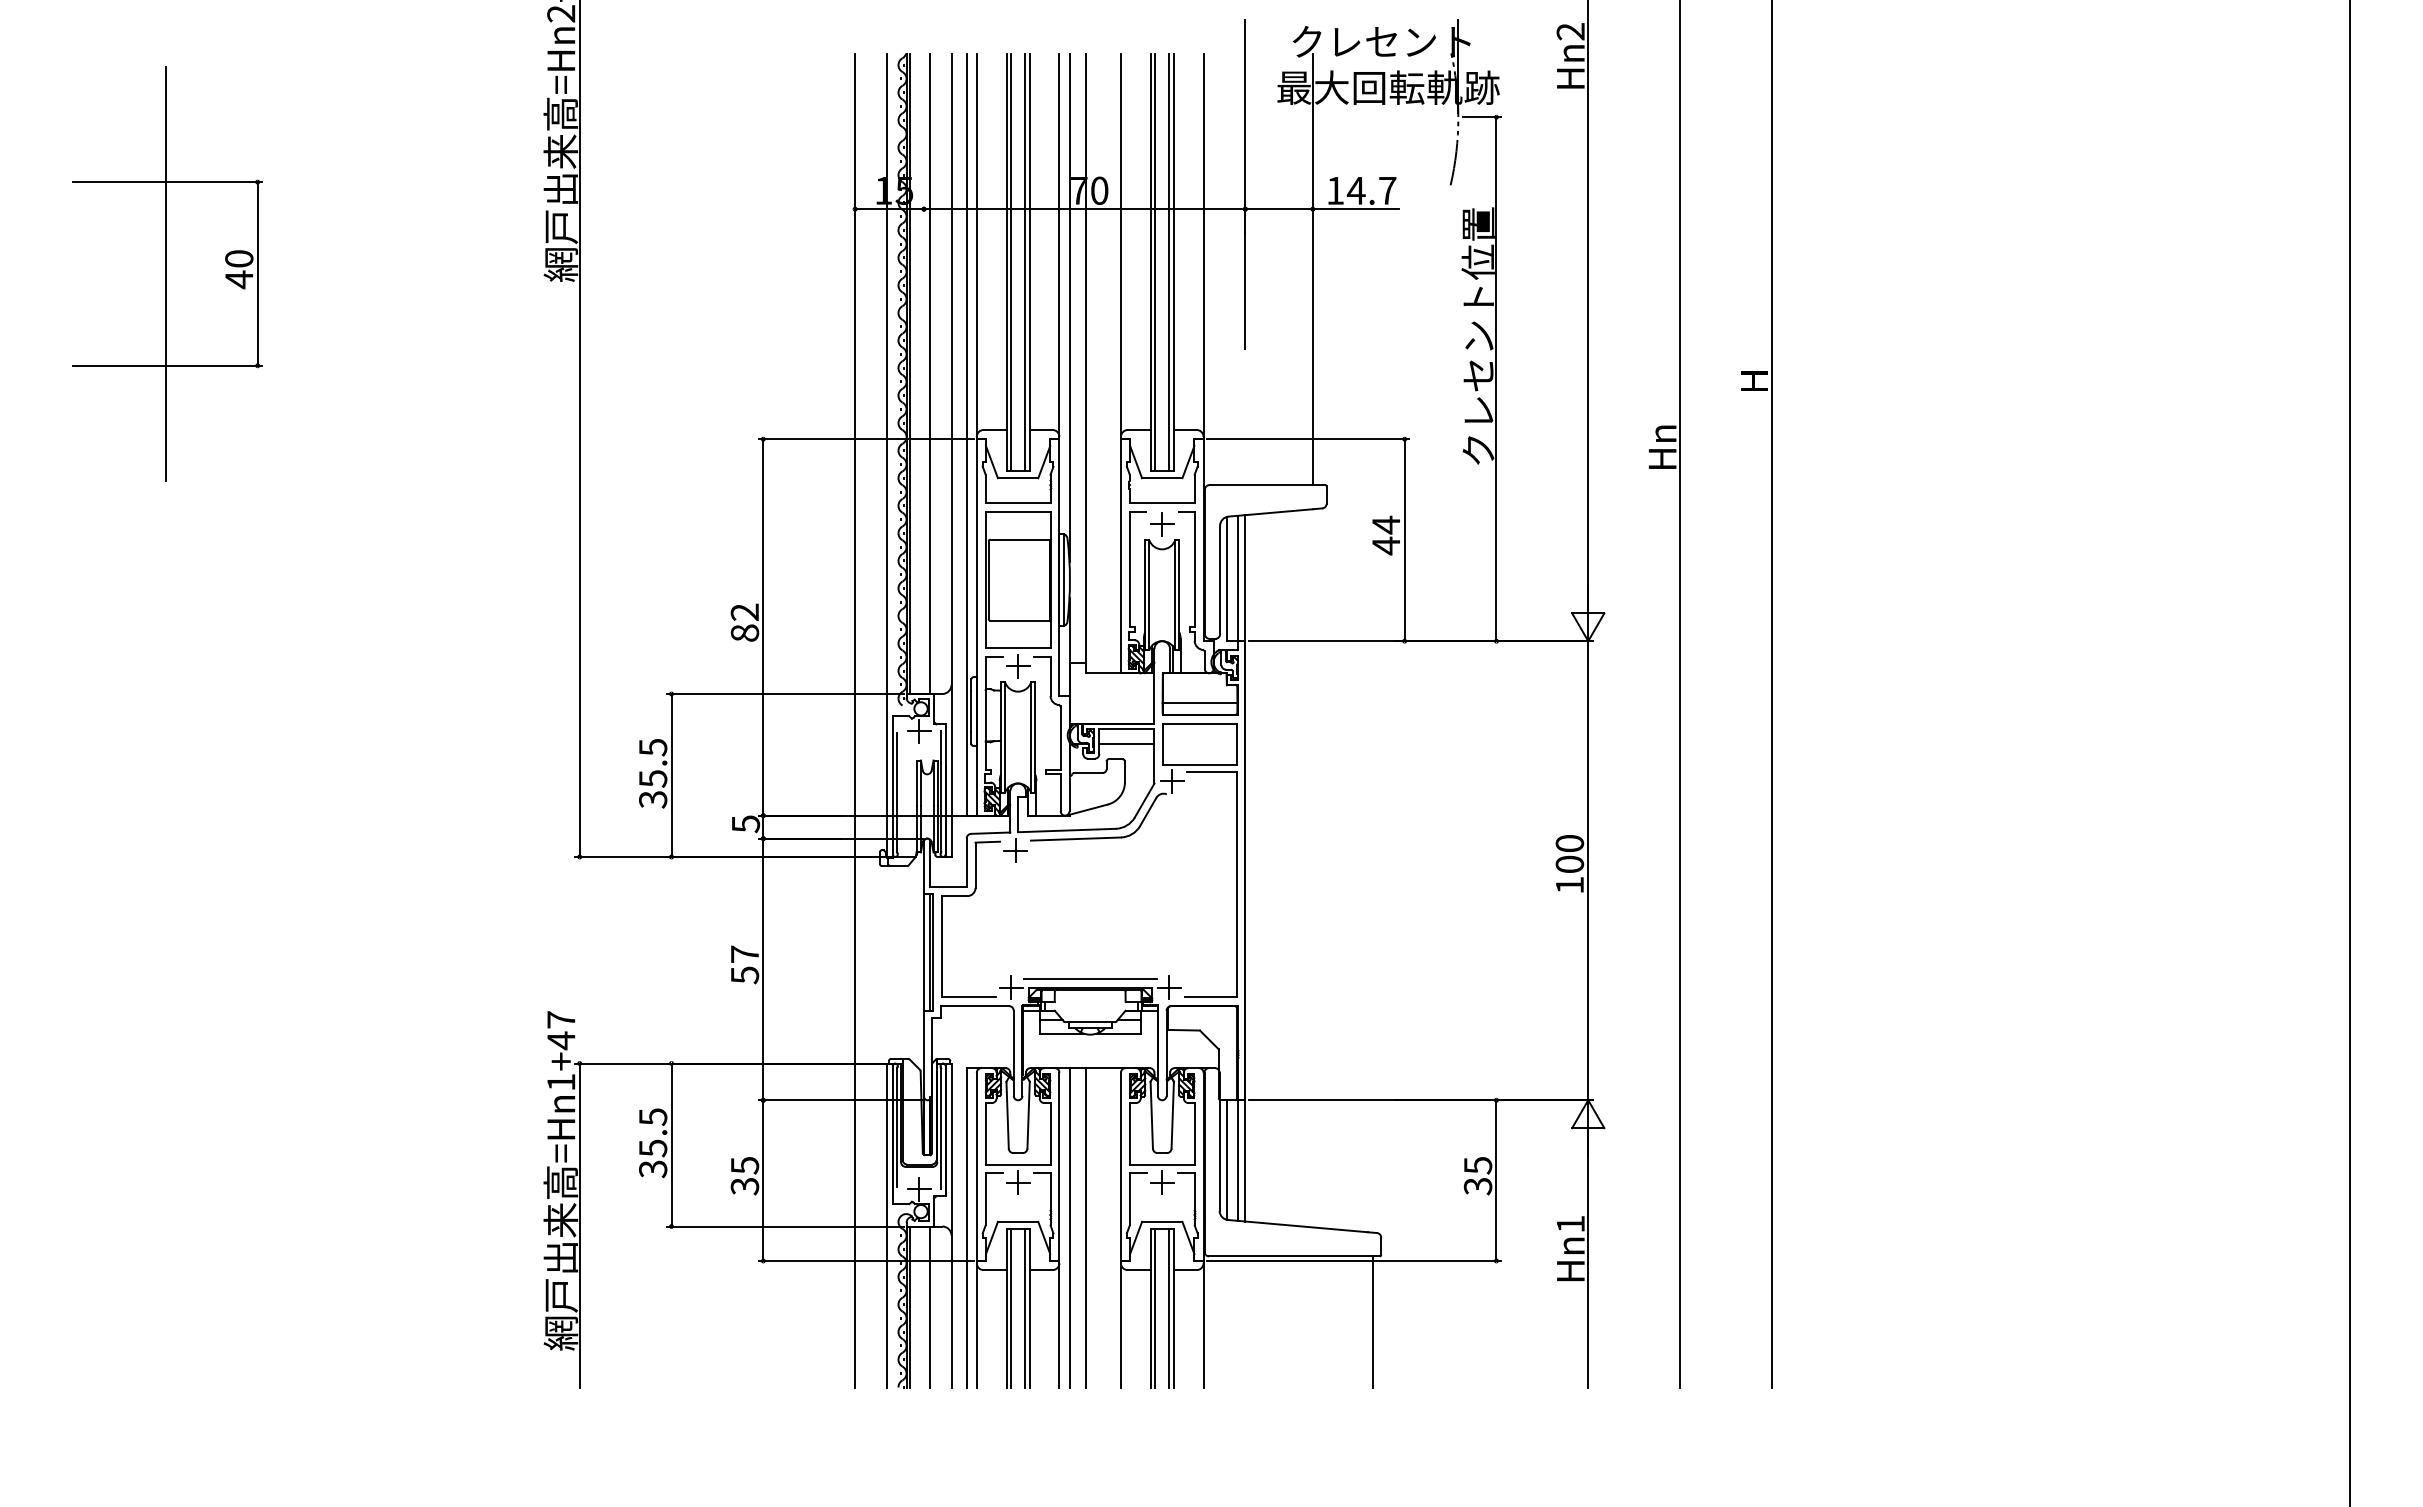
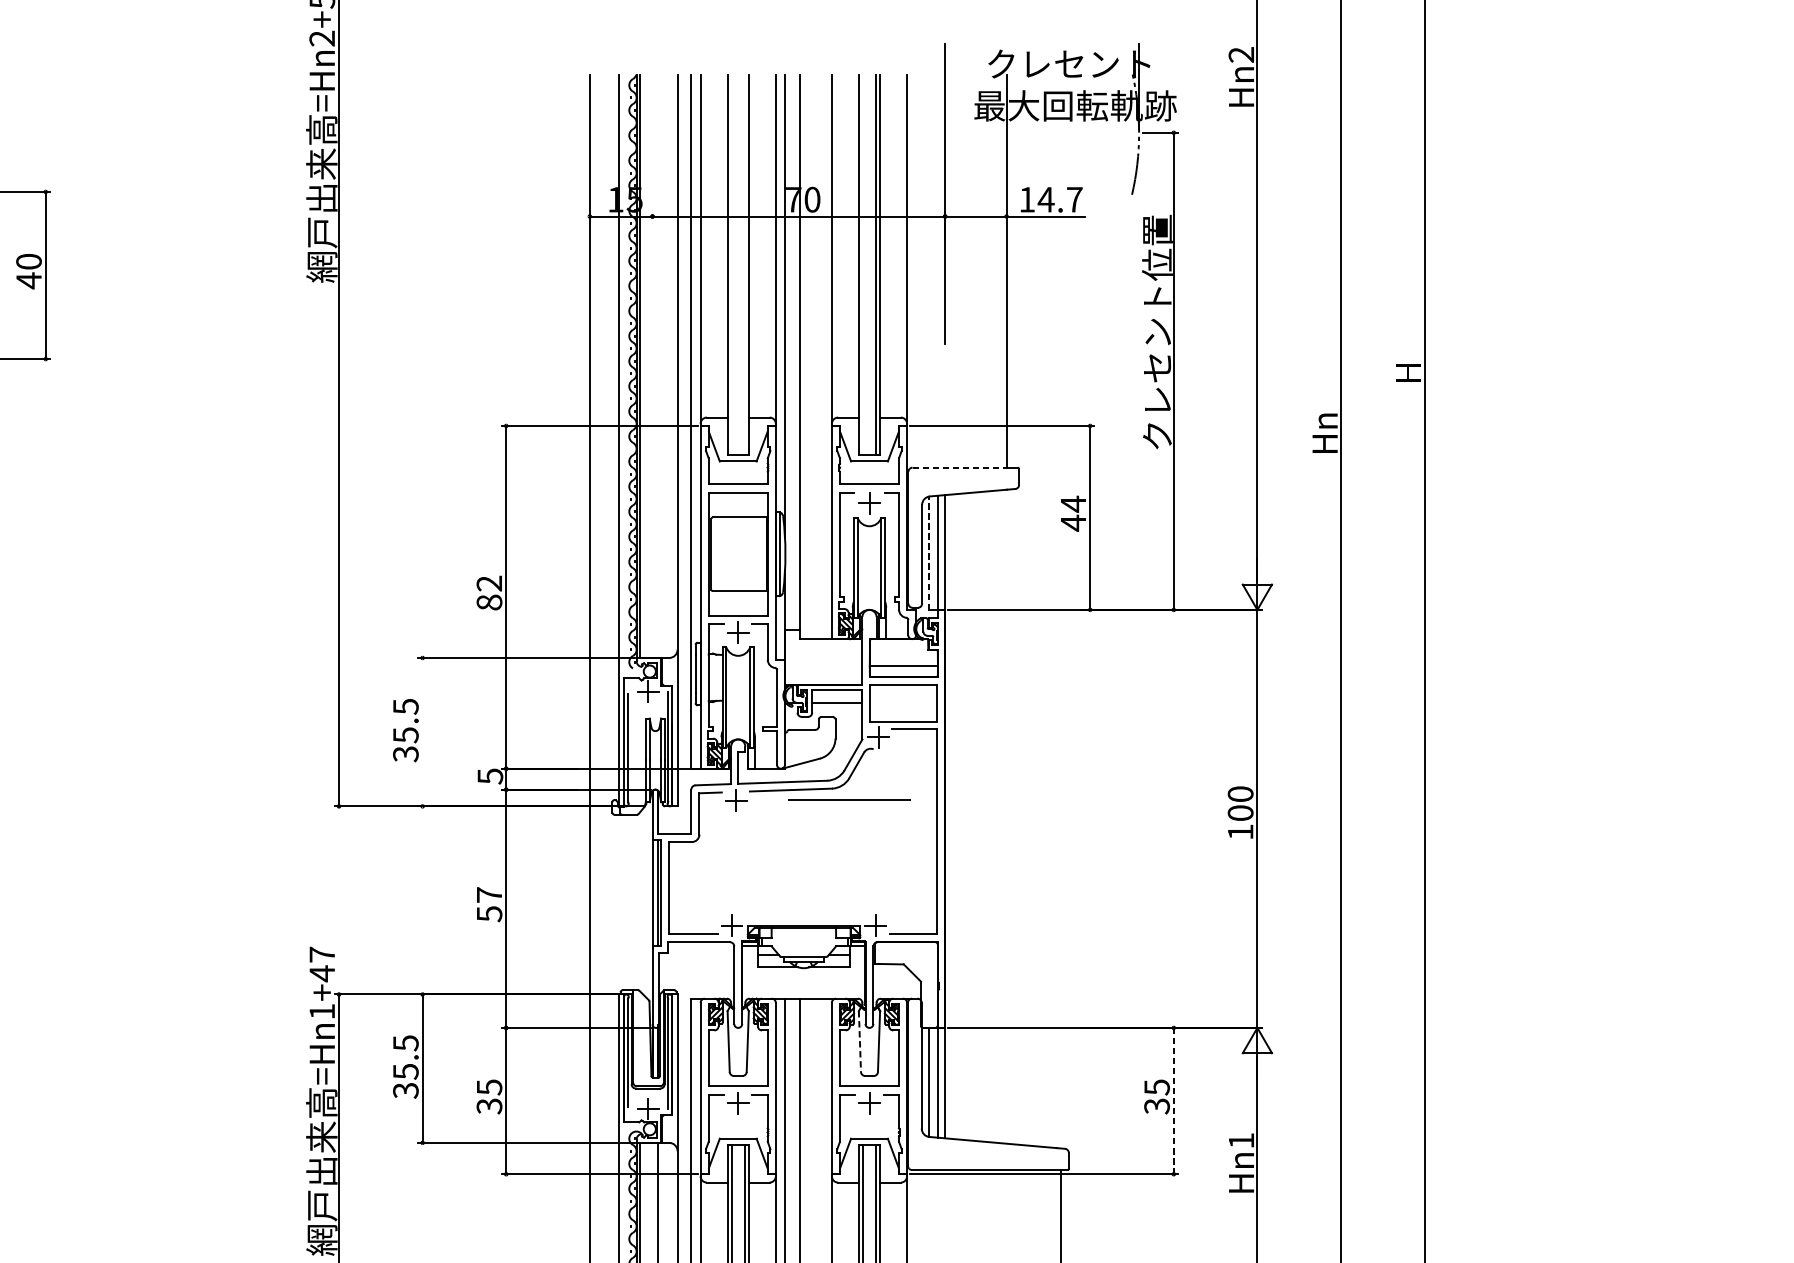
line: (1011, 262) -> (732, 265), removed
line: (1025, 262) -> (744, 265), removed
line: (1155, 262) -> (863, 265), removed
line: (929, 373) -> (657, 366), removed
line: (1261, 485) -> (959, 468), solid -> dashed
line: (1227, 578) -> (928, 552), solid -> dashed
line: (671, 775) -> (422, 732), removed
line: (1090, 978) -> (849, 799), moved
line: (1151, 1115) -> (859, 1041), solid -> dashed
line: (1496, 1181) -> (1173, 1101), solid -> dashed

